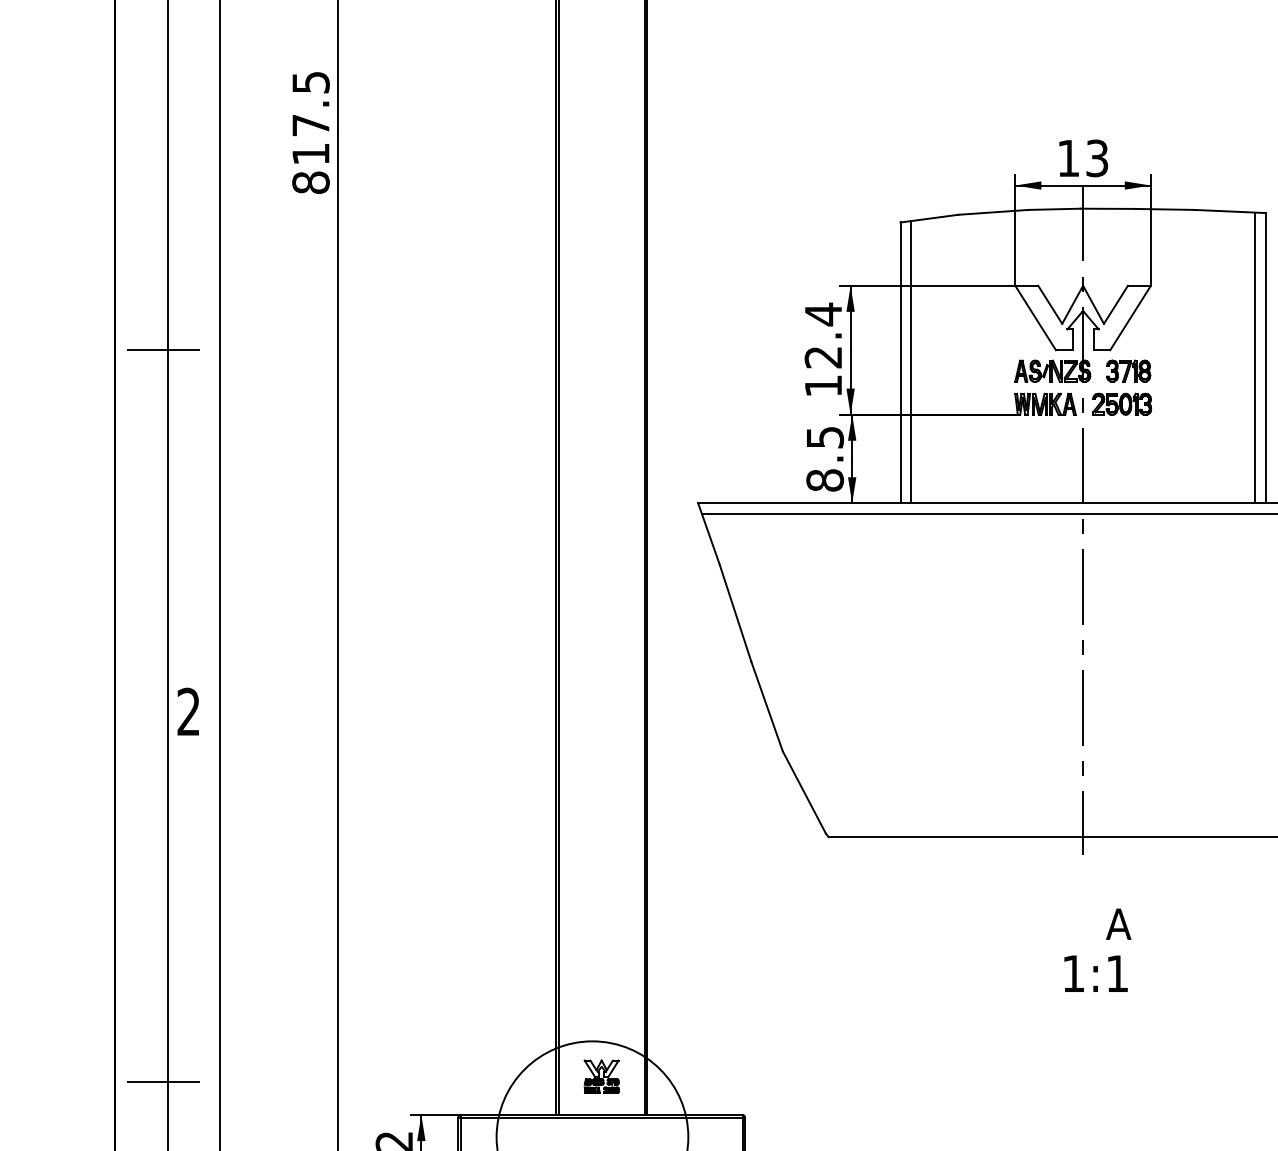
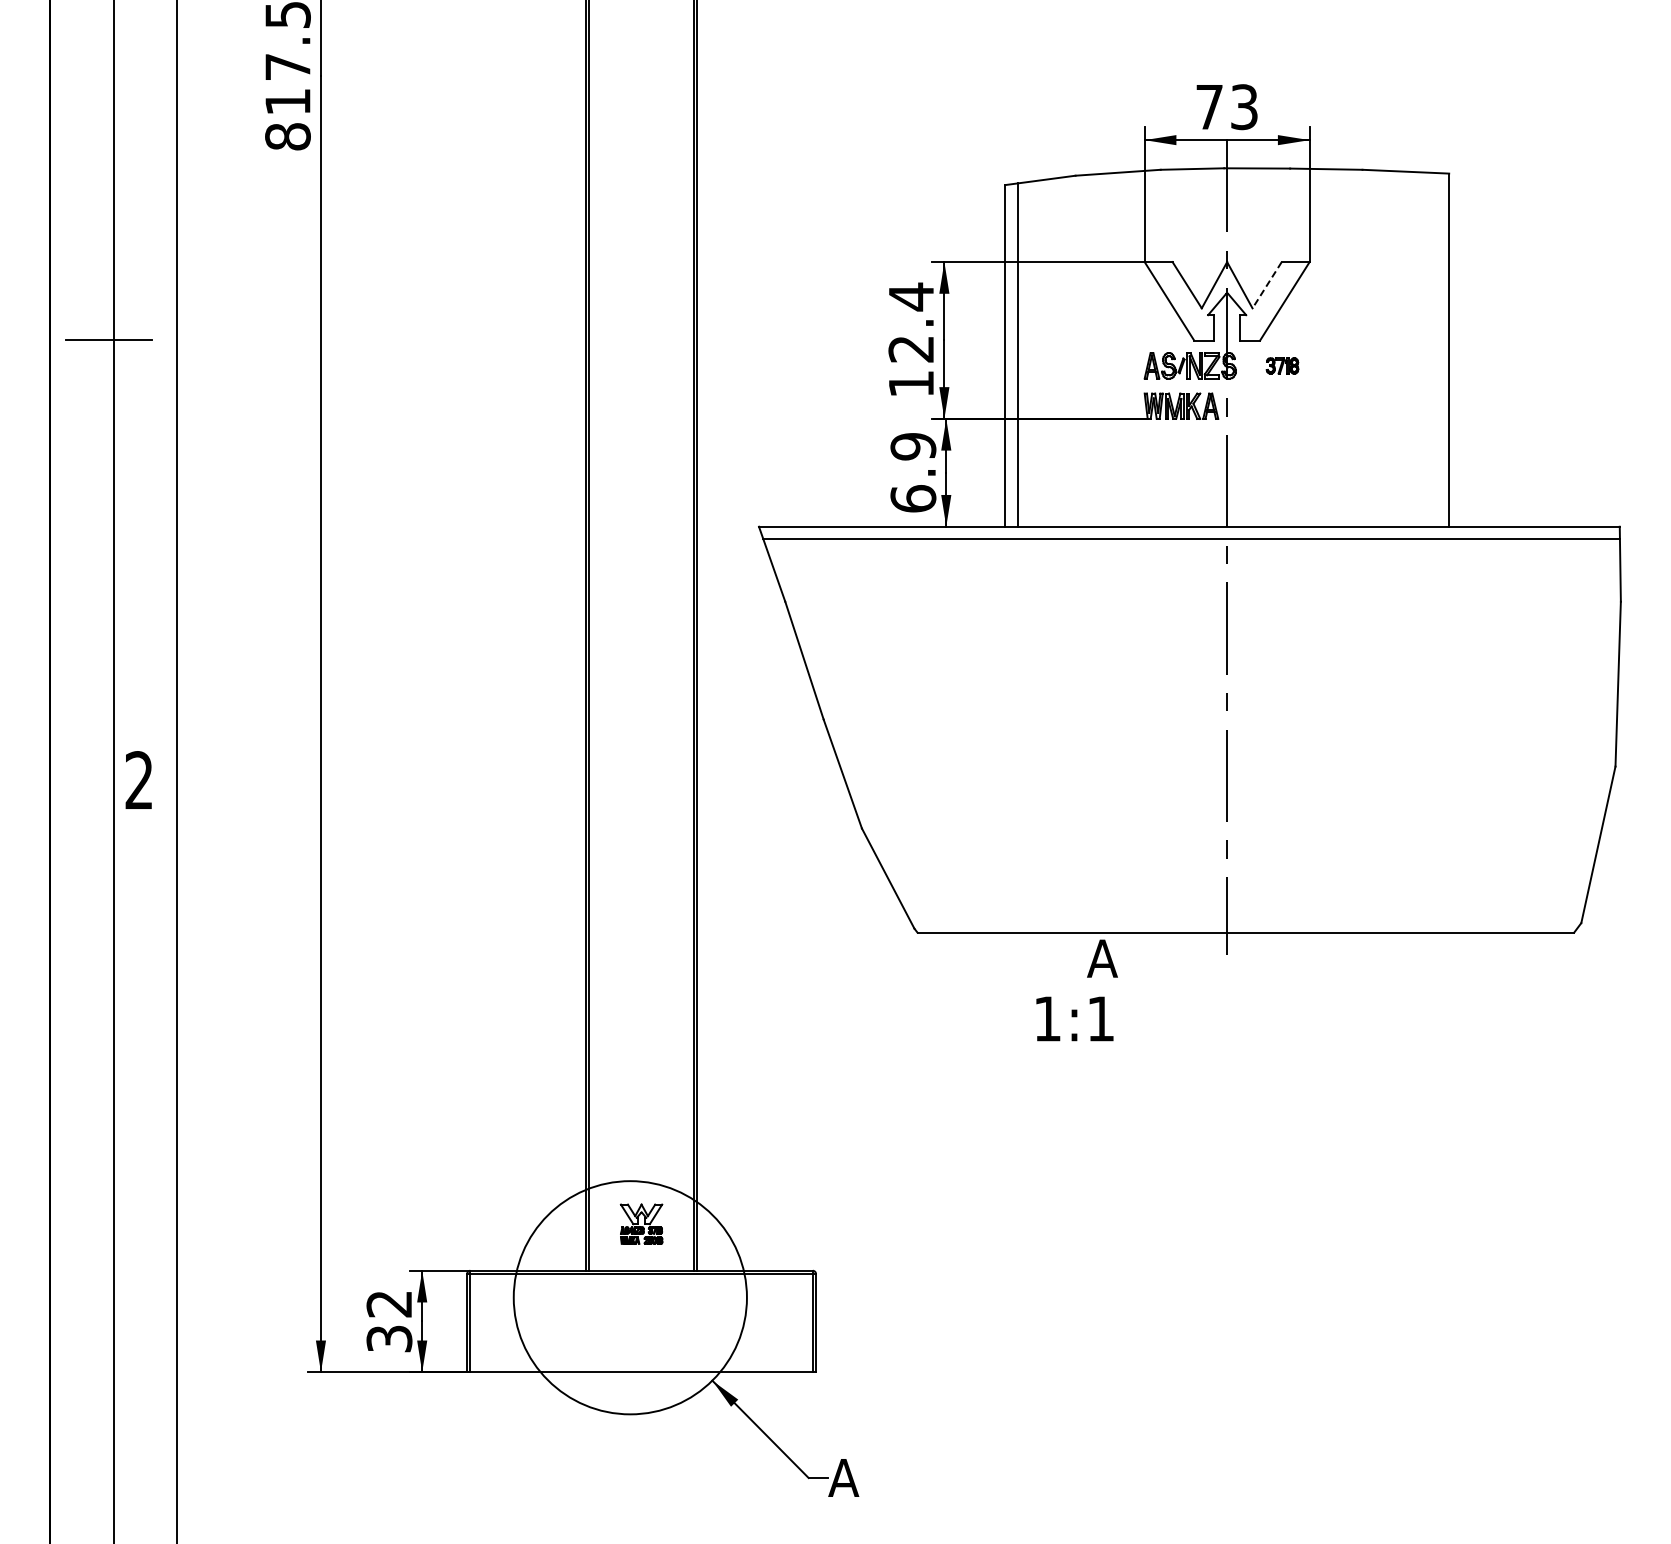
text: (1068, 158) -> (1209, 107), 13 -> 73
line: (1115, 305) -> (1266, 285), solid -> dashed
line: (1255, 357) -> (1436, 349), removed
part: (1128, 370) -> (1282, 365), size x0.6
part: (1122, 403) -> (1274, 405), removed
text: (825, 458) -> (913, 472), 8.5 -> 6.9
text: (1097, 950) -> (1076, 990), moved
line: (163, 1081) -> (108, 1230), removed

